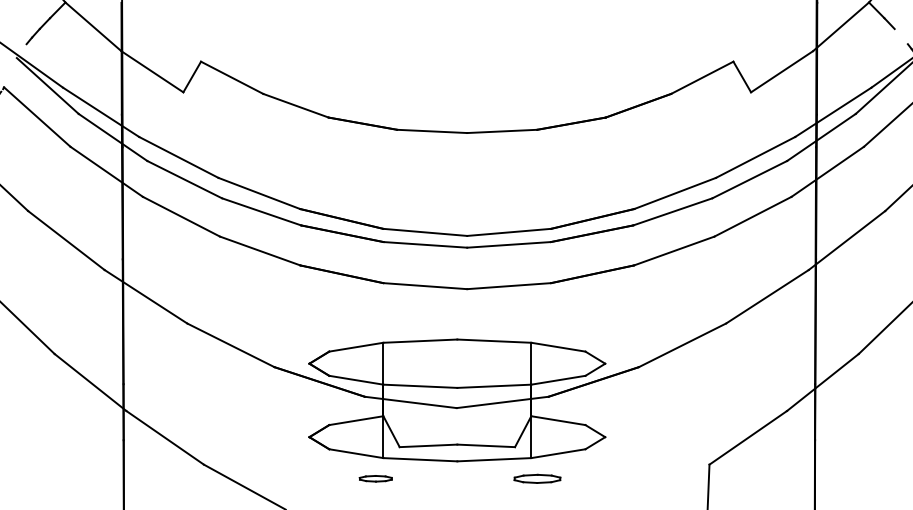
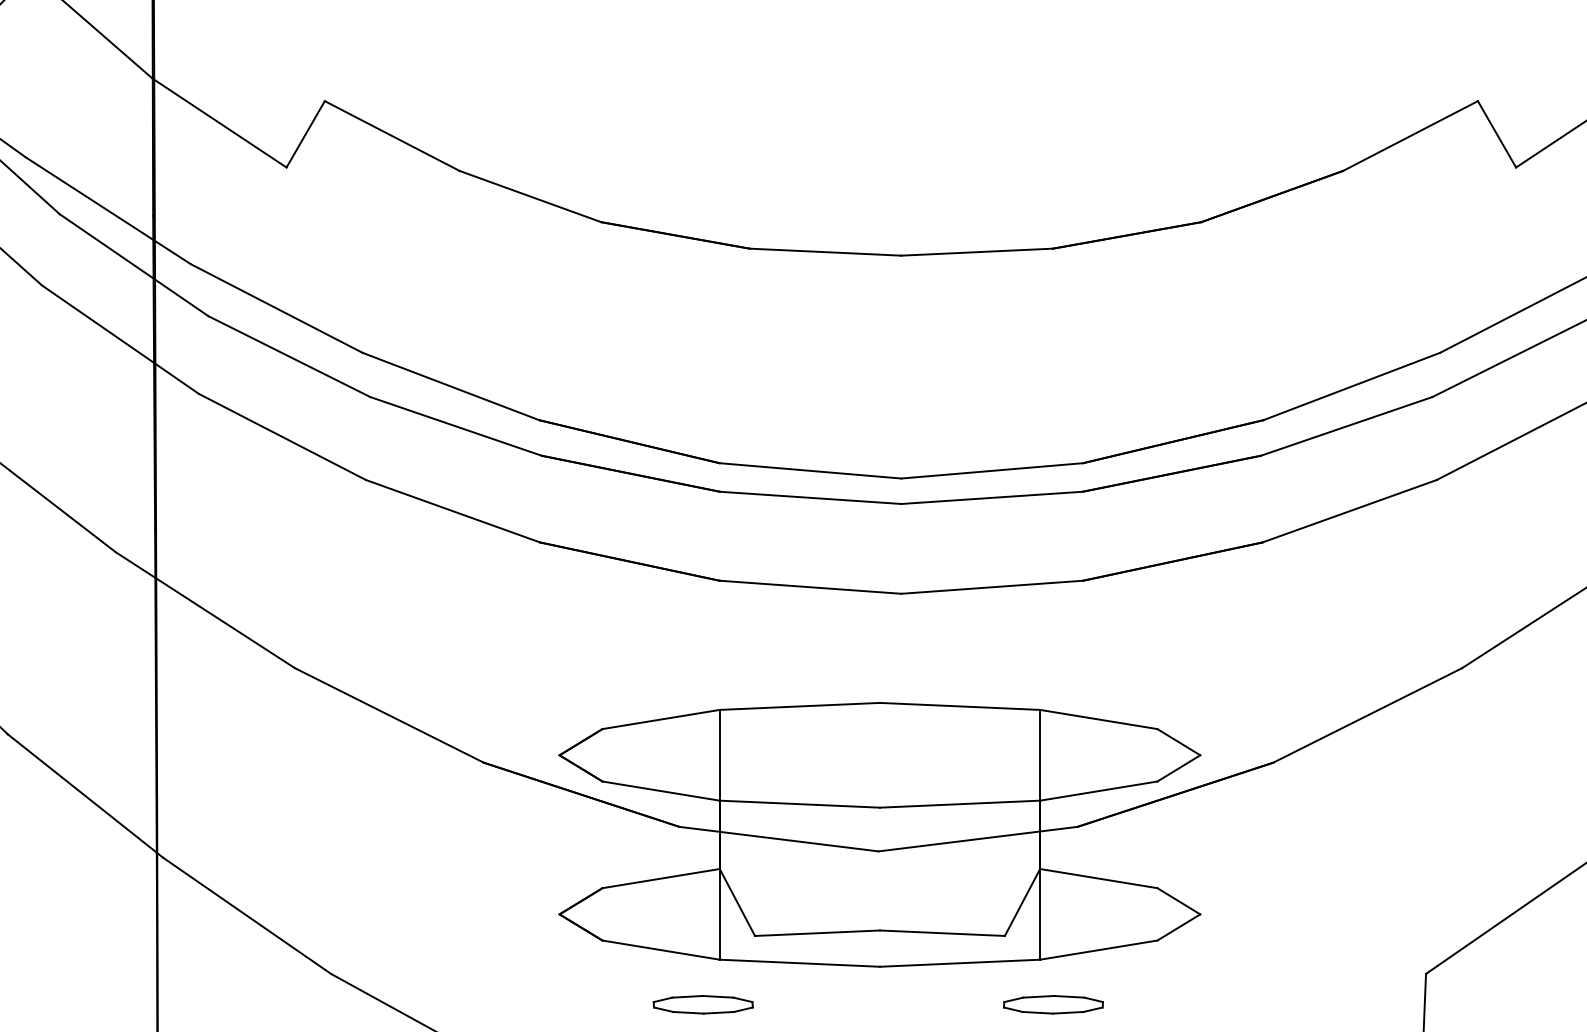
part: (375, 478) -> (702, 1003), size x1.43

